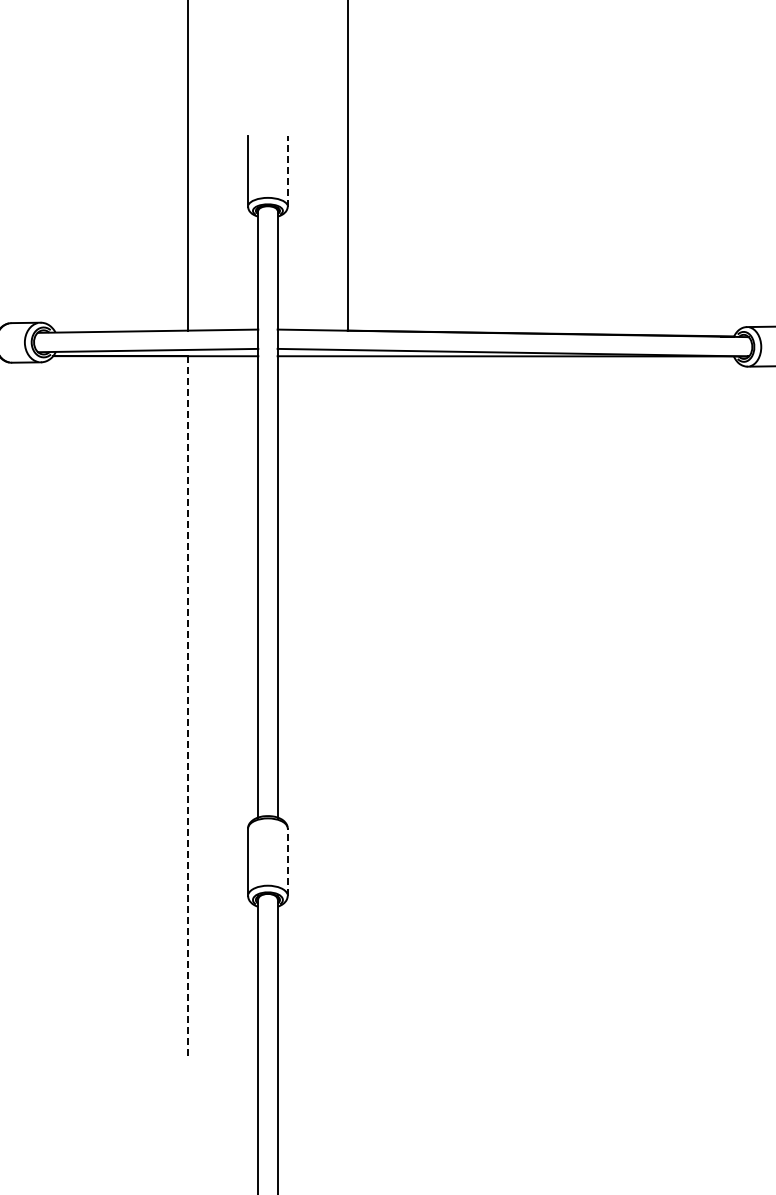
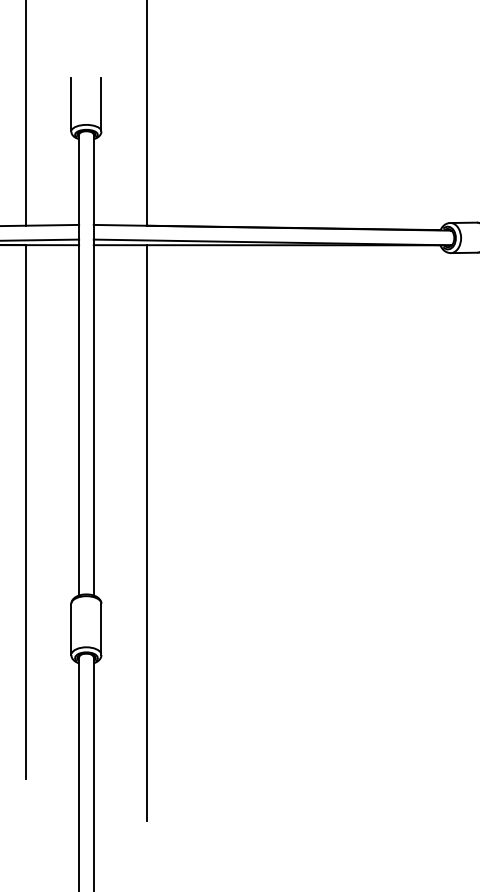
line: (287, 170) -> (101, 104), dashed -> solid
line: (188, 707) -> (26, 511), dashed -> solid
line: (347, 735) -> (146, 533), added
line: (287, 862) -> (101, 629), dashed -> solid

